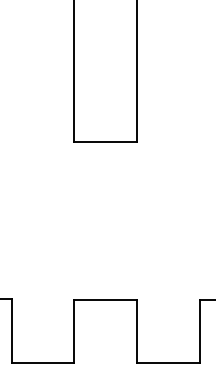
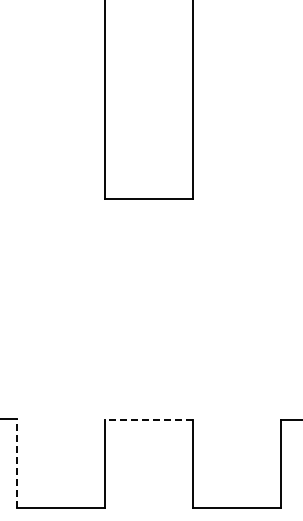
line: (105, 299) -> (148, 419), solid -> dashed
line: (11, 330) -> (16, 463), solid -> dashed

